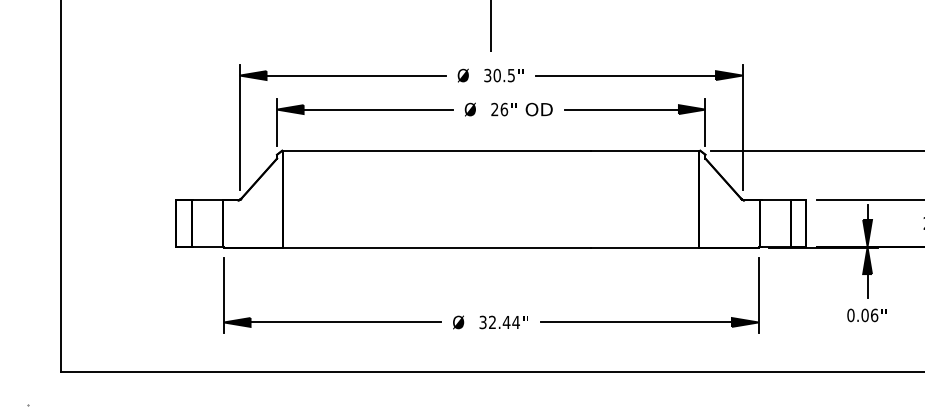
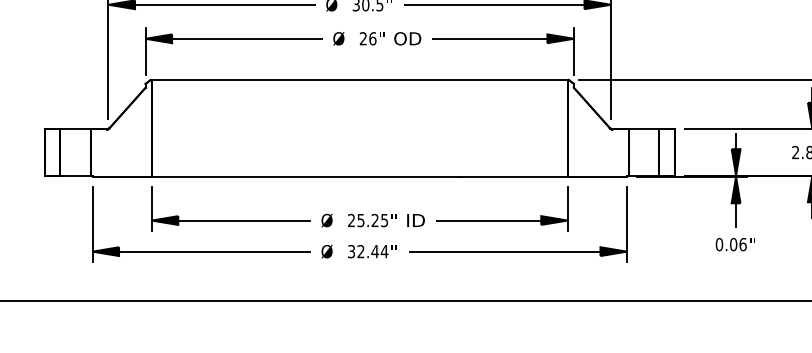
part: (490, 279) -> (359, 208), added

